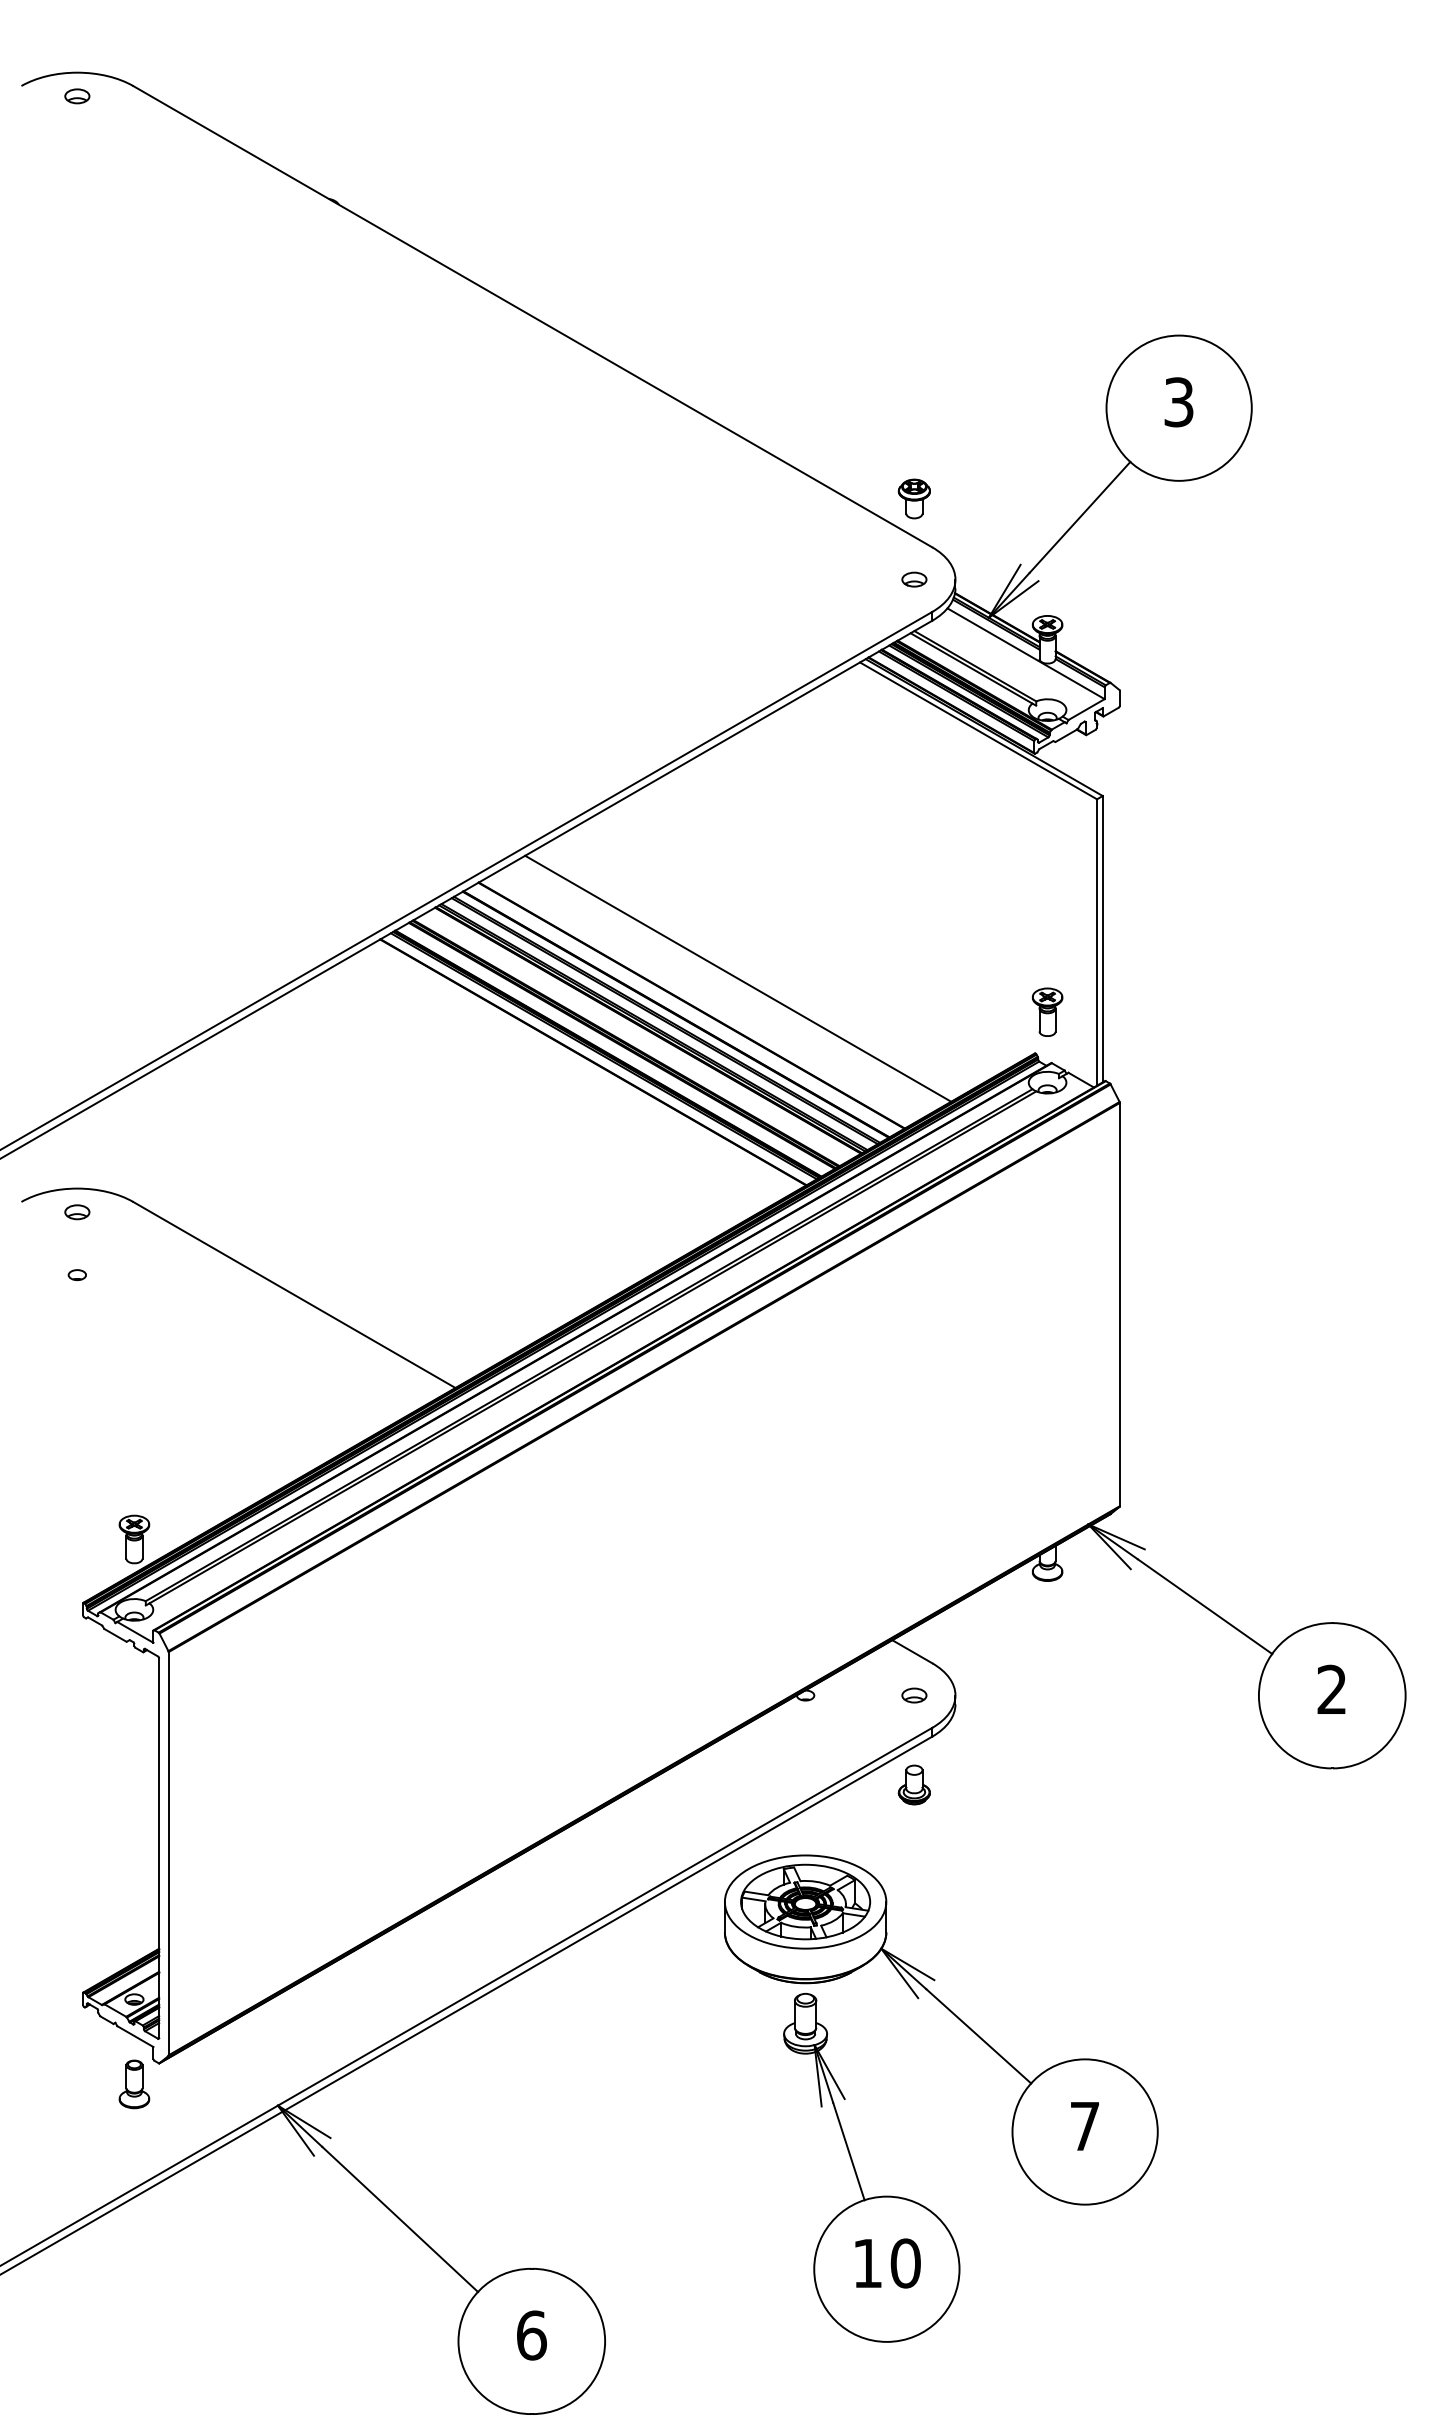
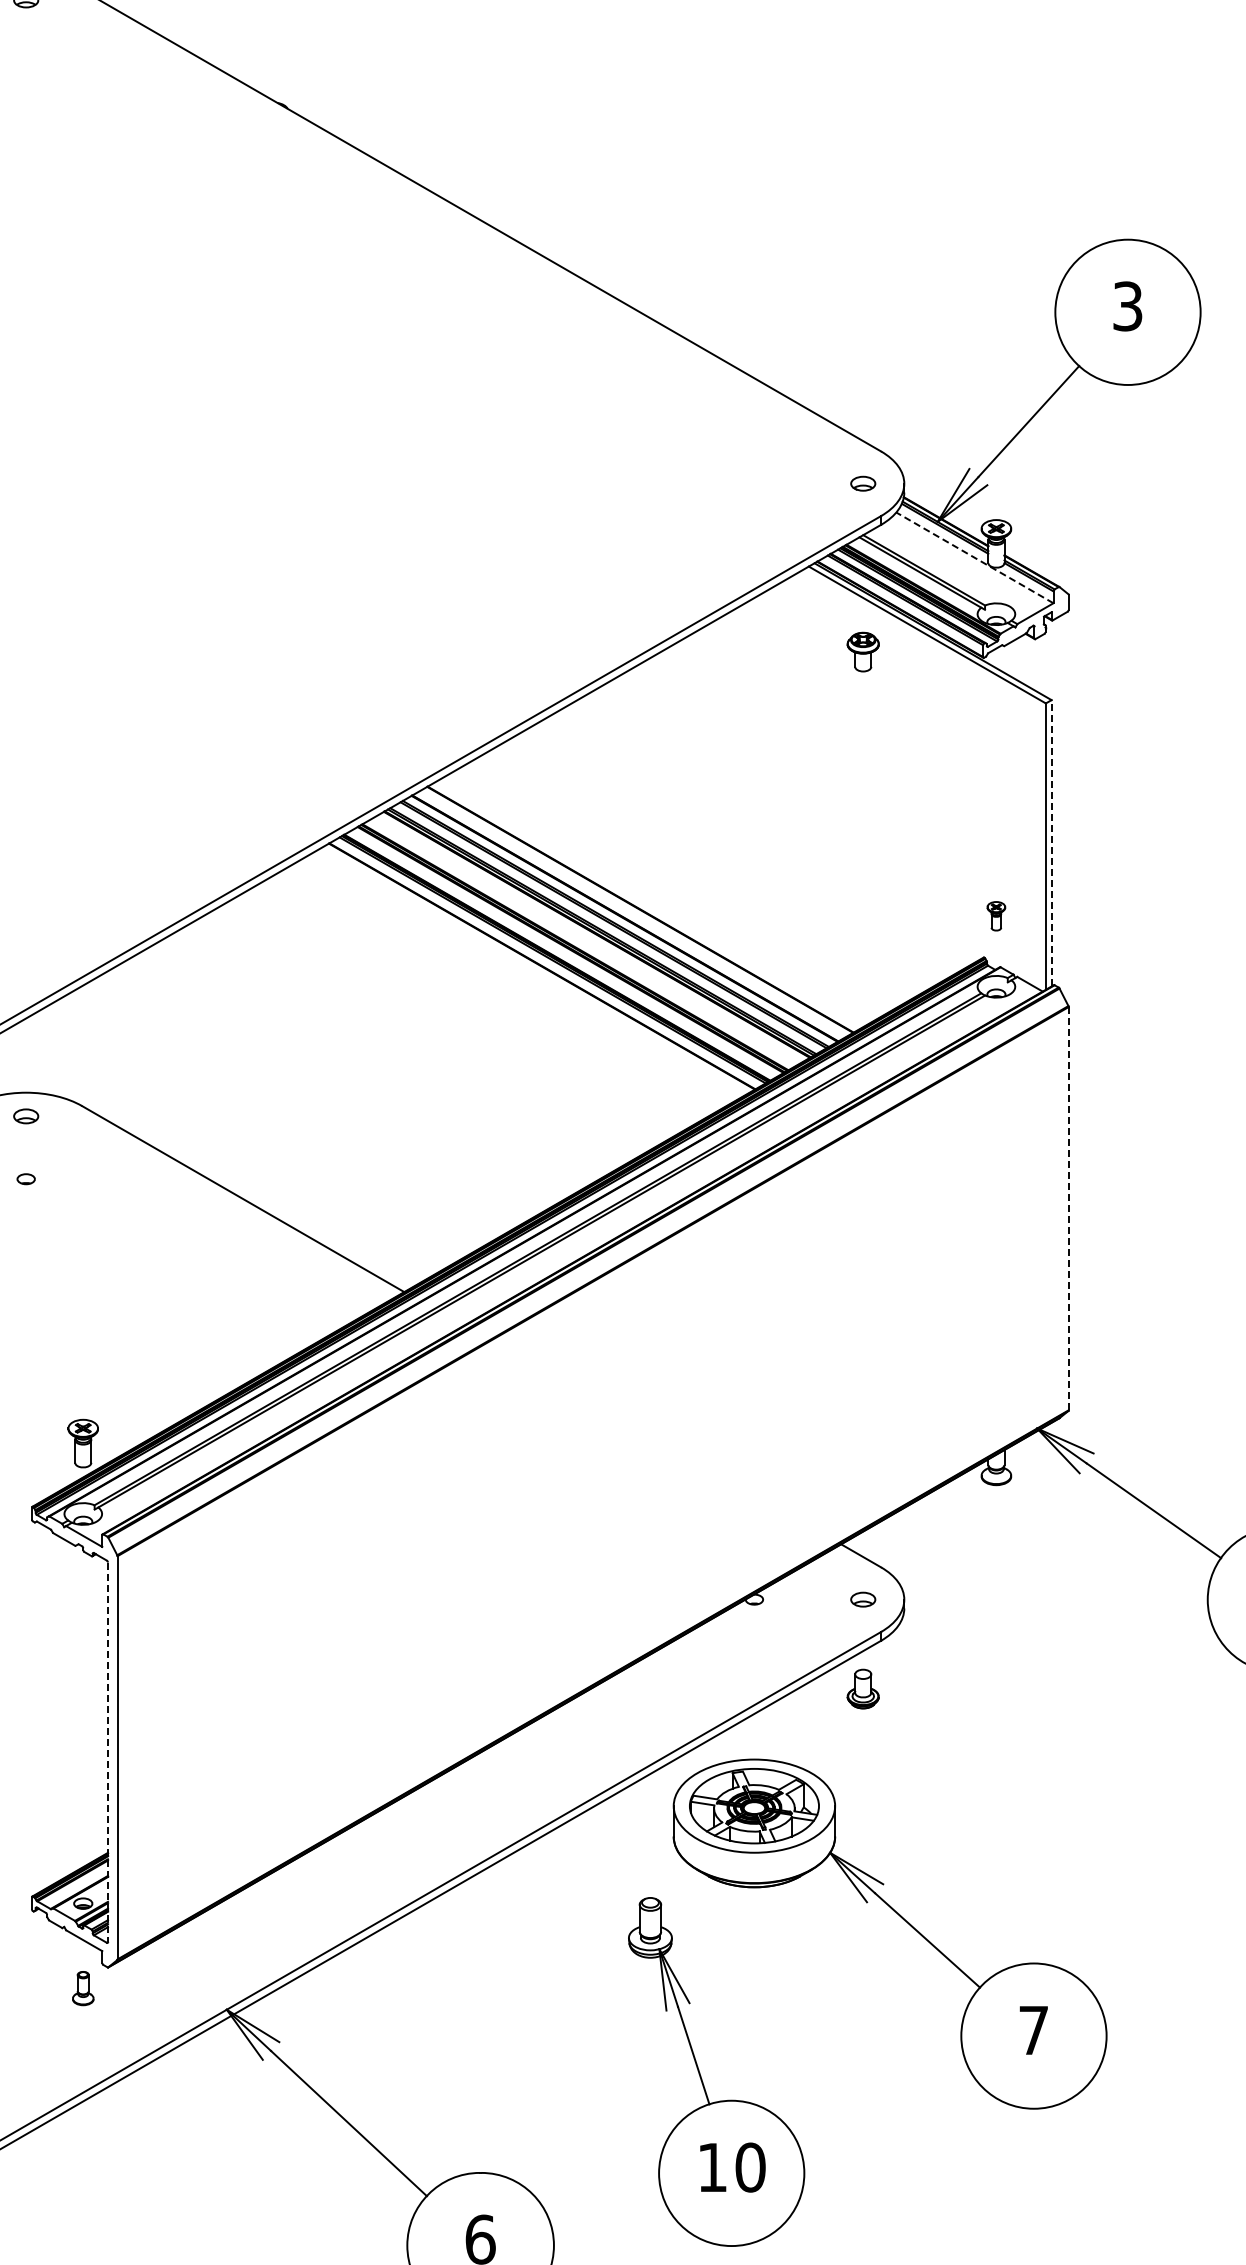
part: (913, 498) -> (862, 651), moved
line: (1026, 653) -> (975, 557), solid -> dashed
line: (1102, 938) -> (1051, 842), solid -> dashed
line: (738, 978) -> (687, 882), removed
part: (1047, 1011) -> (996, 915), size x0.6
line: (1119, 1304) -> (1068, 1208), solid -> dashed
line: (159, 1848) -> (108, 1752), solid -> dashed
part: (134, 2084) -> (83, 1988), size x0.7
part: (856, 2171) -> (701, 2075), moved

